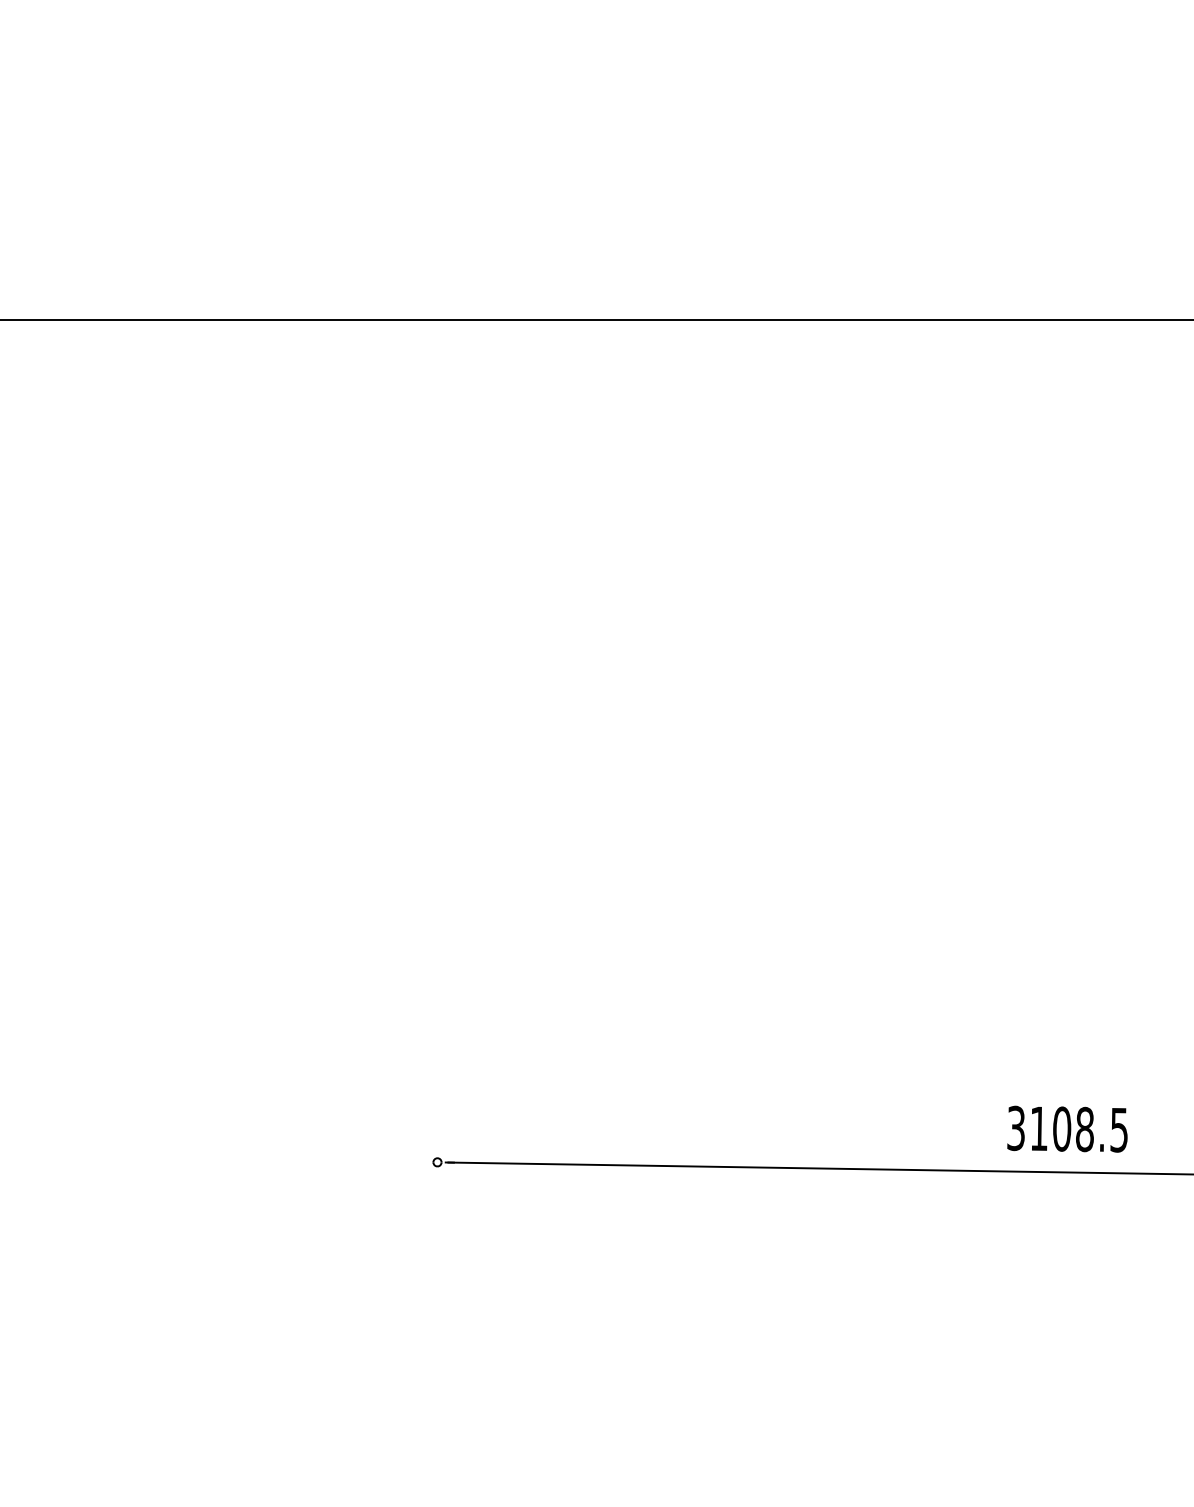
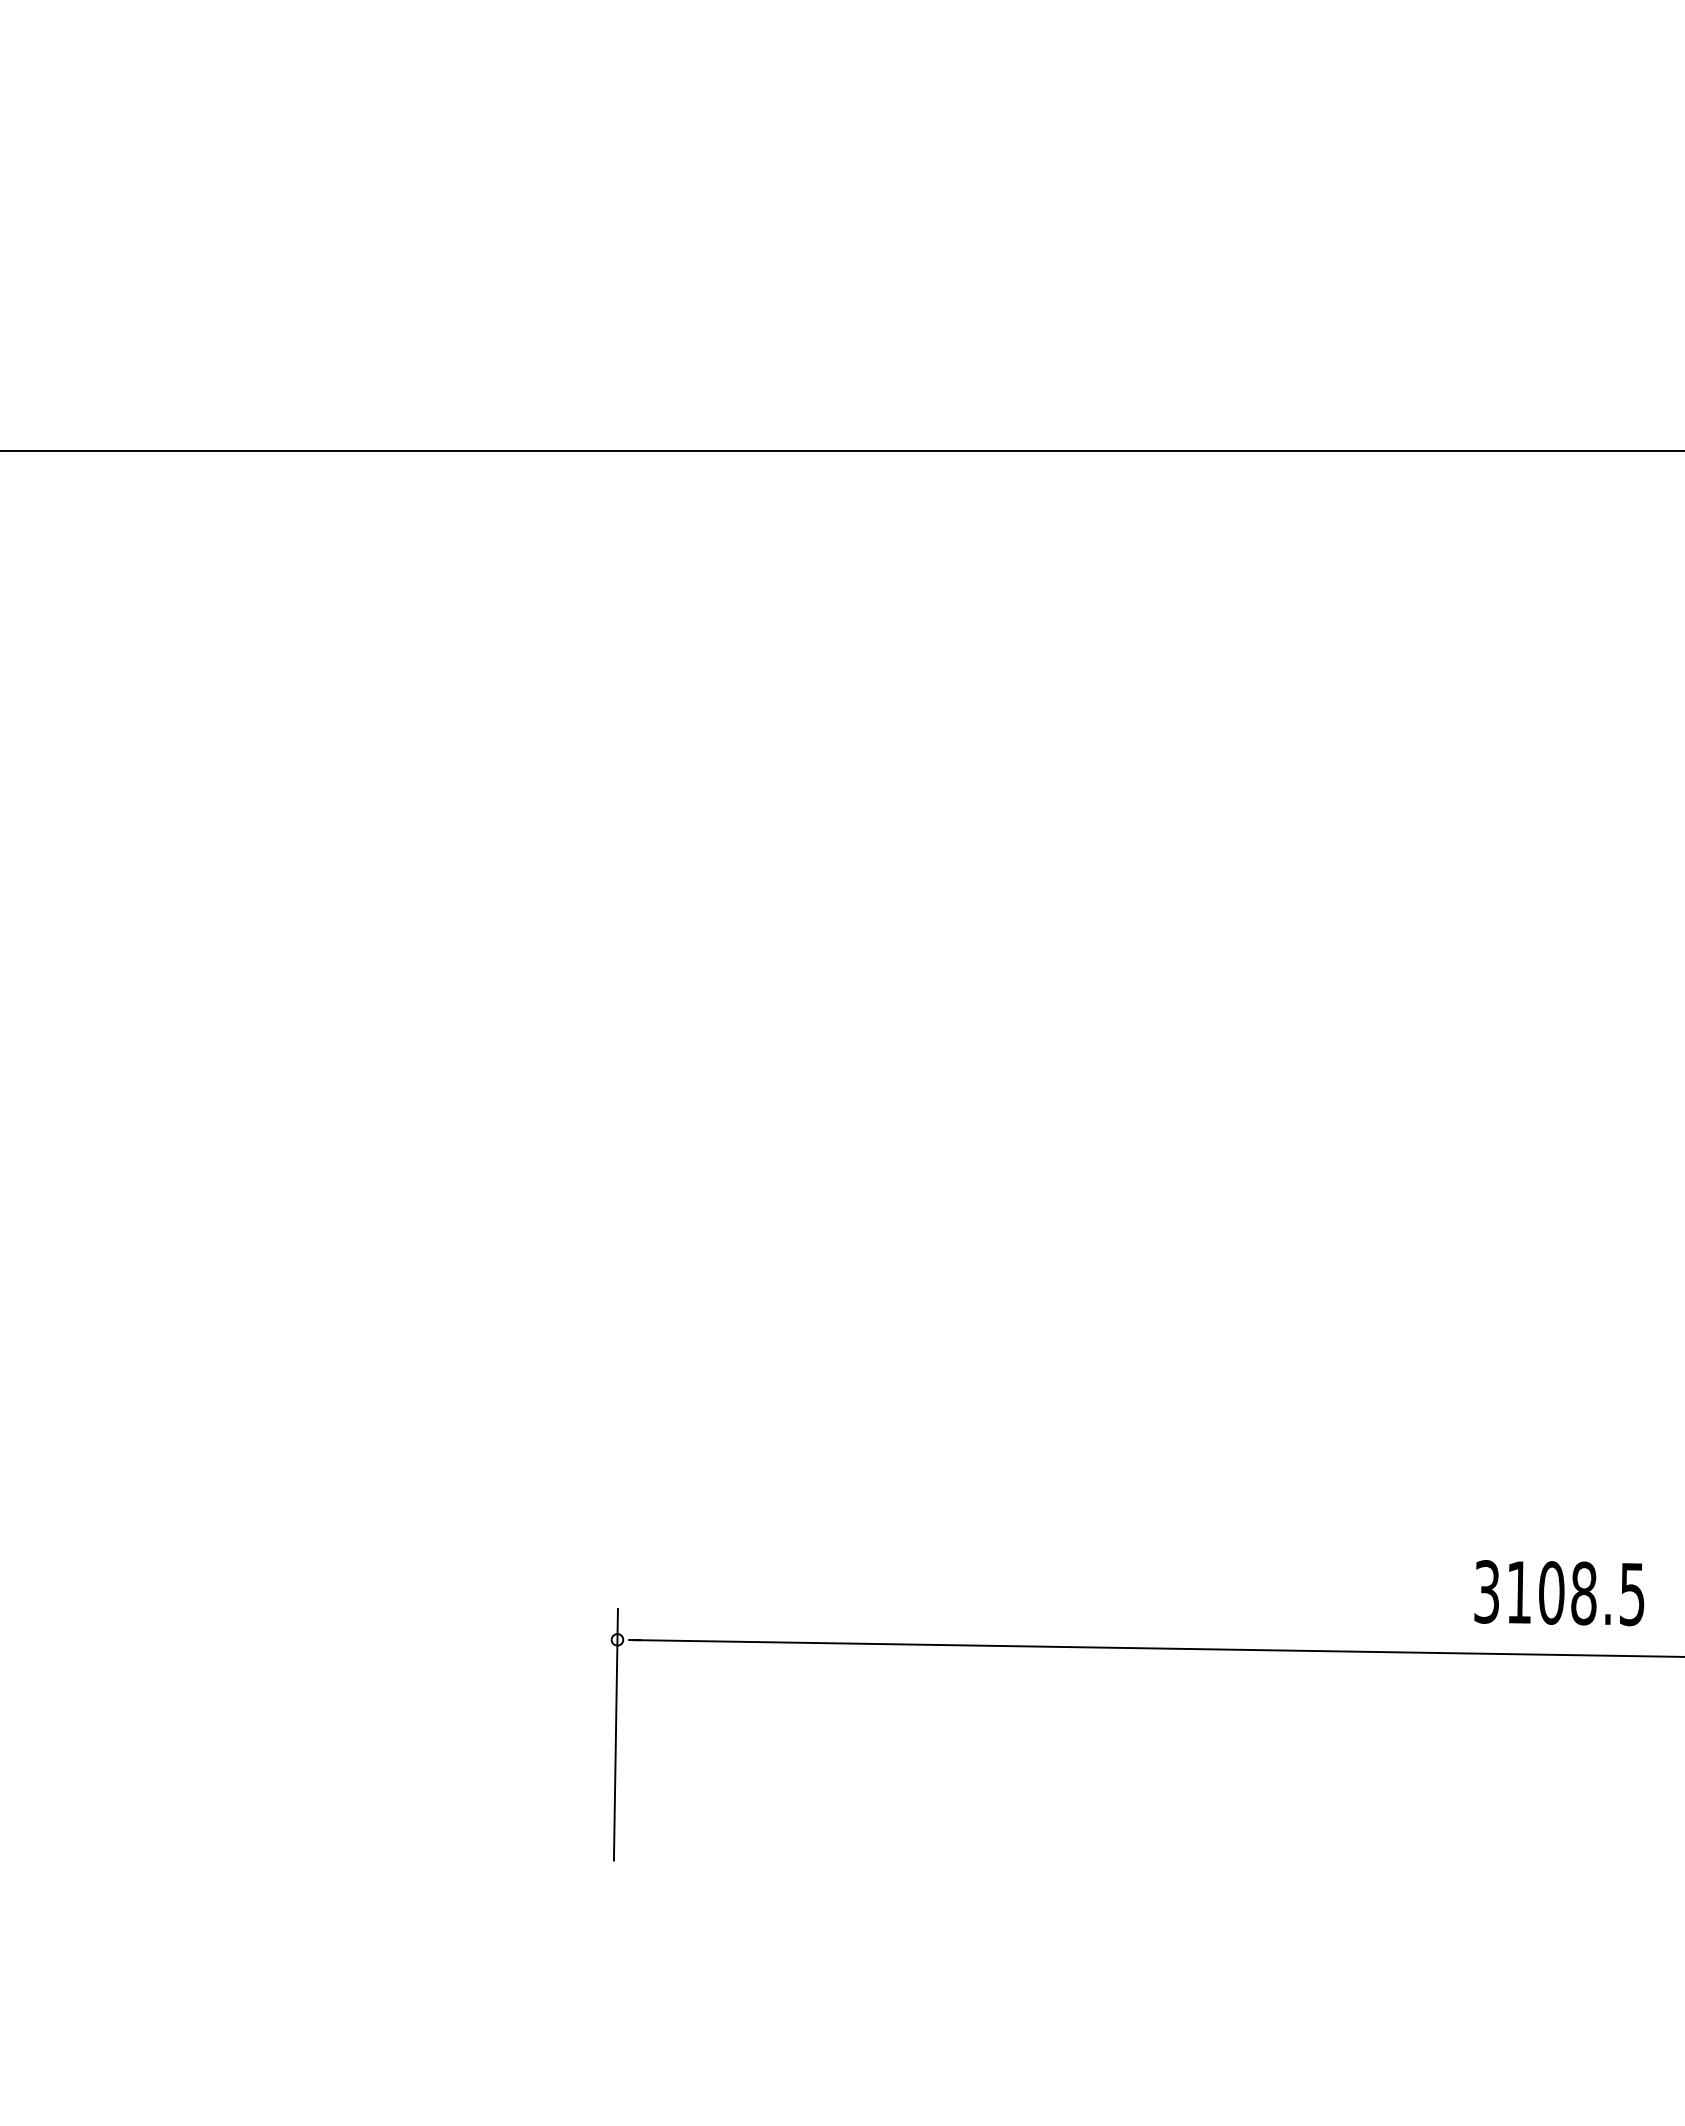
text: (1067, 1129) -> (1559, 1593), moved
line: (436, 1229) -> (615, 1734), added

